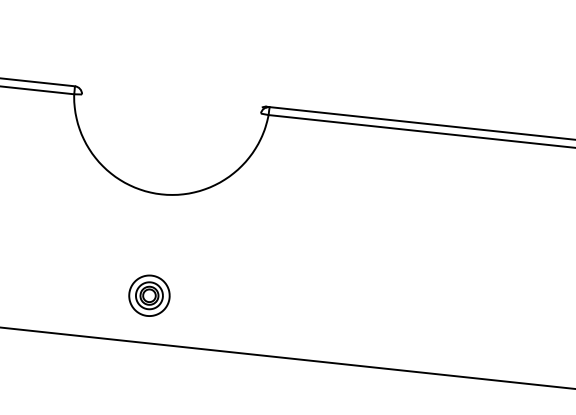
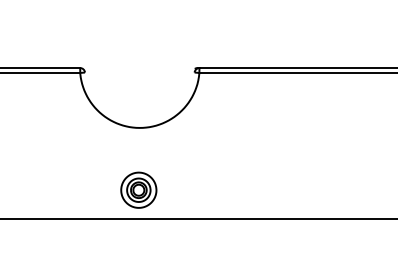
part: (148, 294) -> (138, 189), size x1.43

